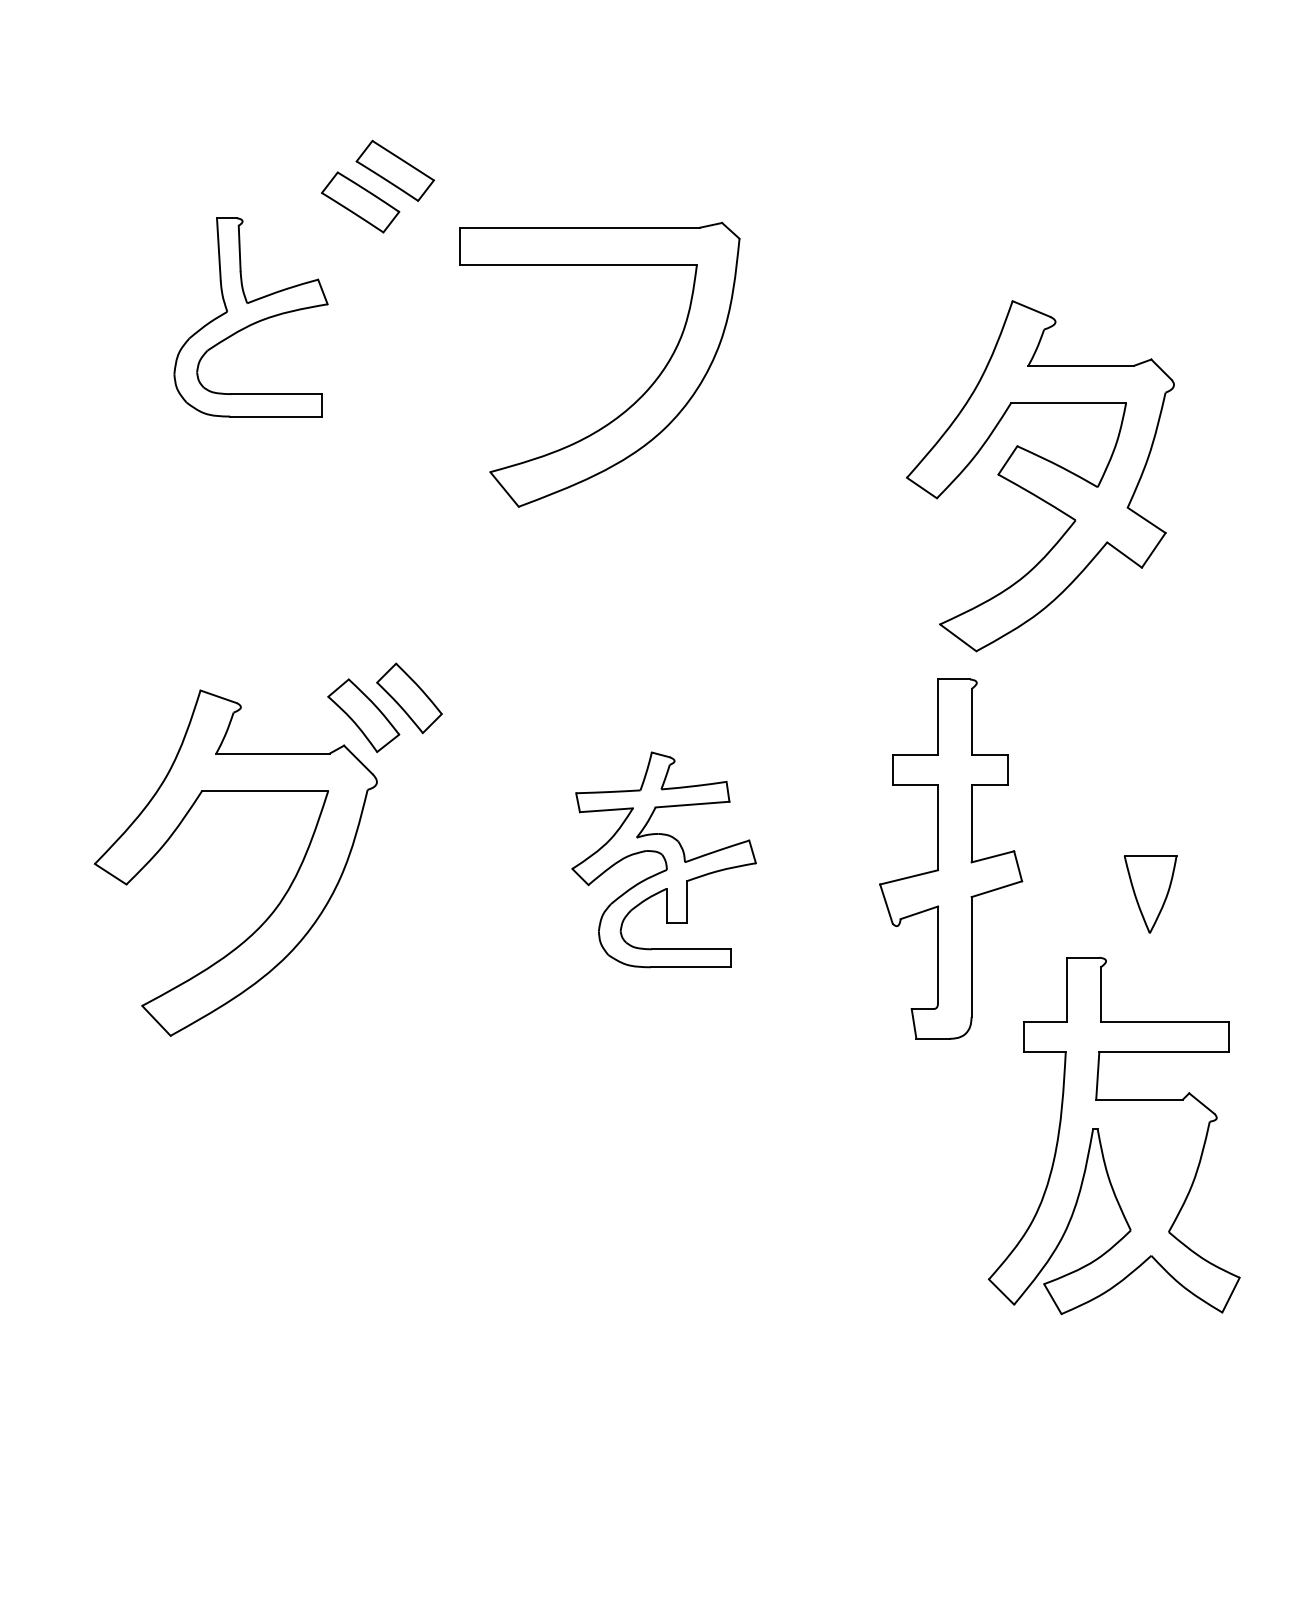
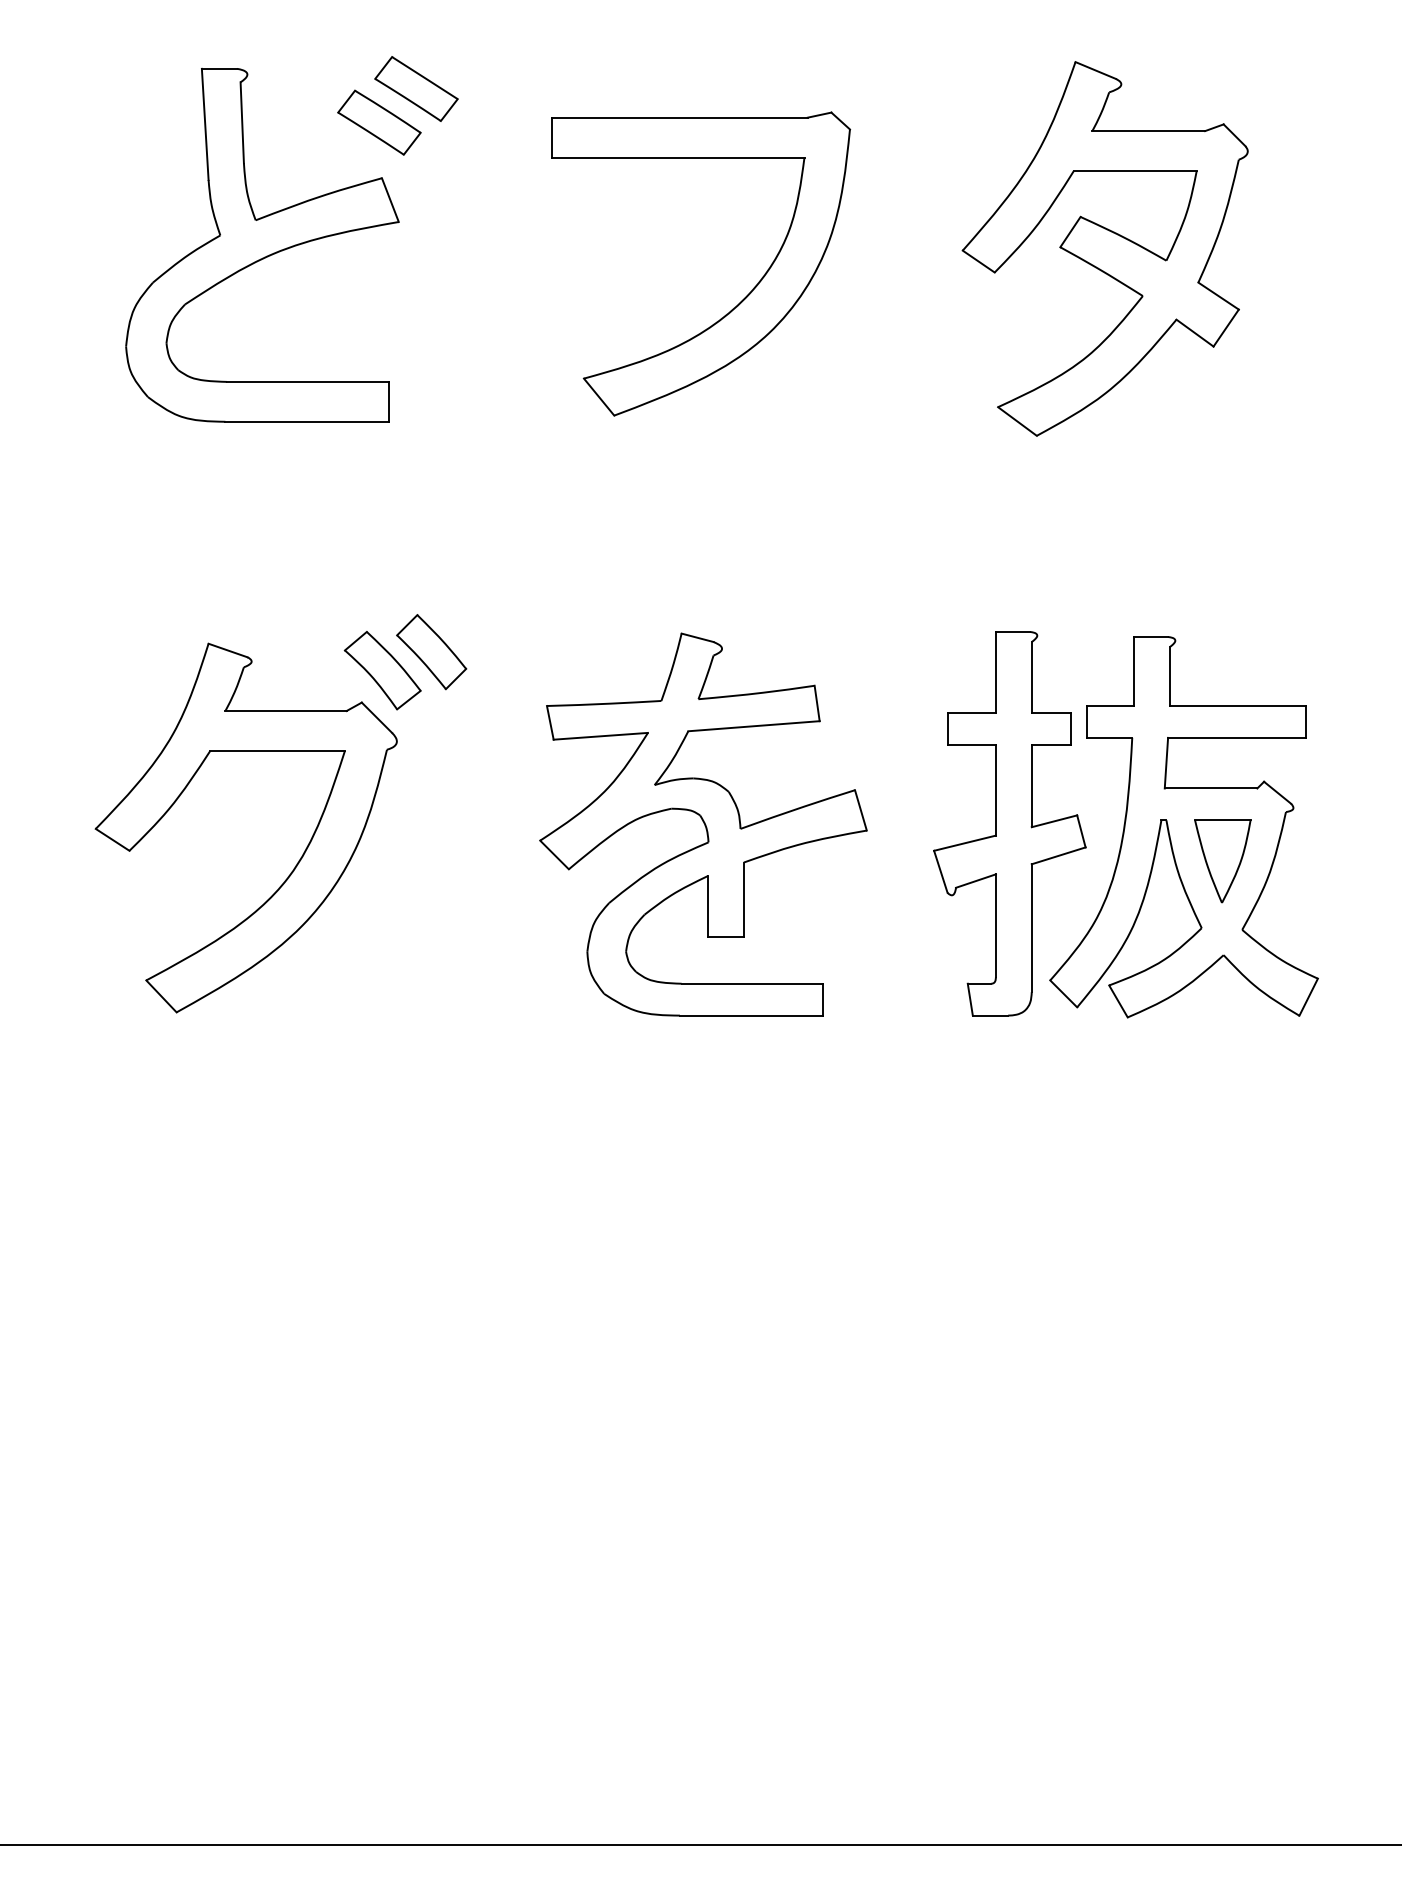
part: (251, 317) -> (262, 245), size x1.67
part: (636, 399) -> (740, 301), moved
part: (1039, 475) -> (1104, 248), moved
part: (664, 859) -> (703, 824), size x1.67
part: (1113, 1136) -> (1183, 827), moved

